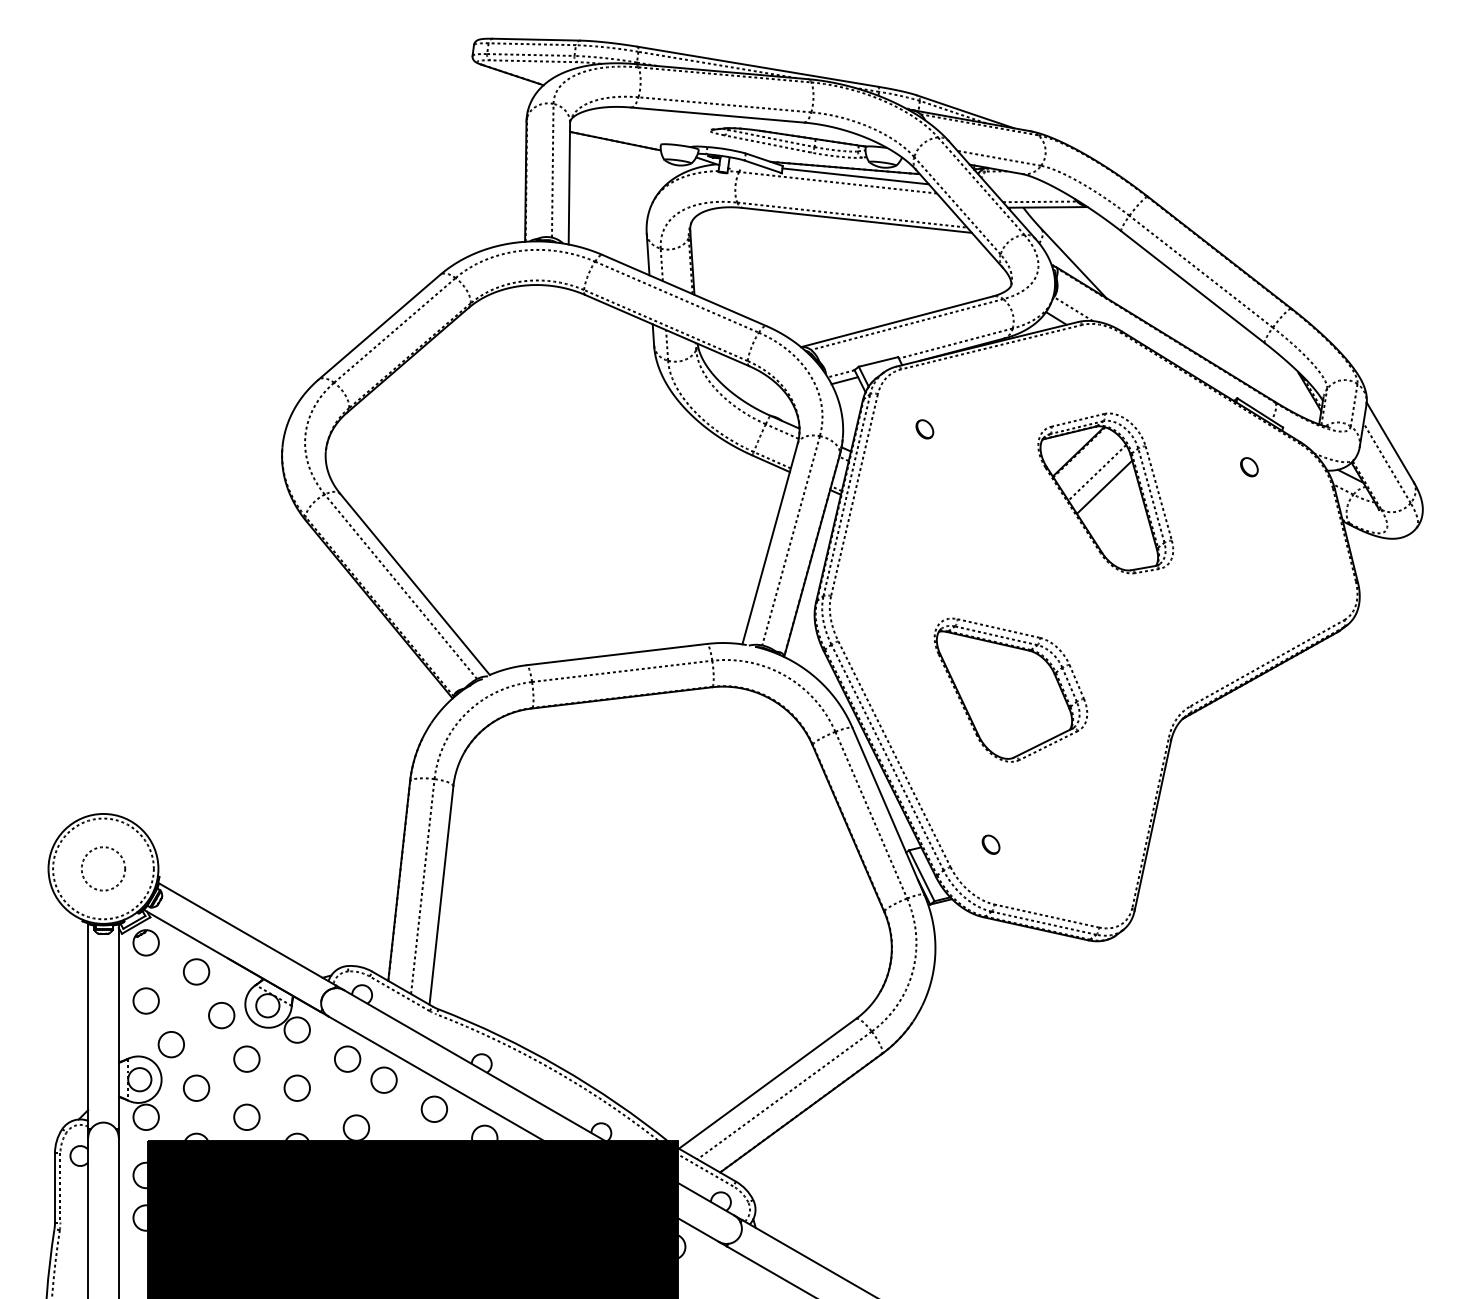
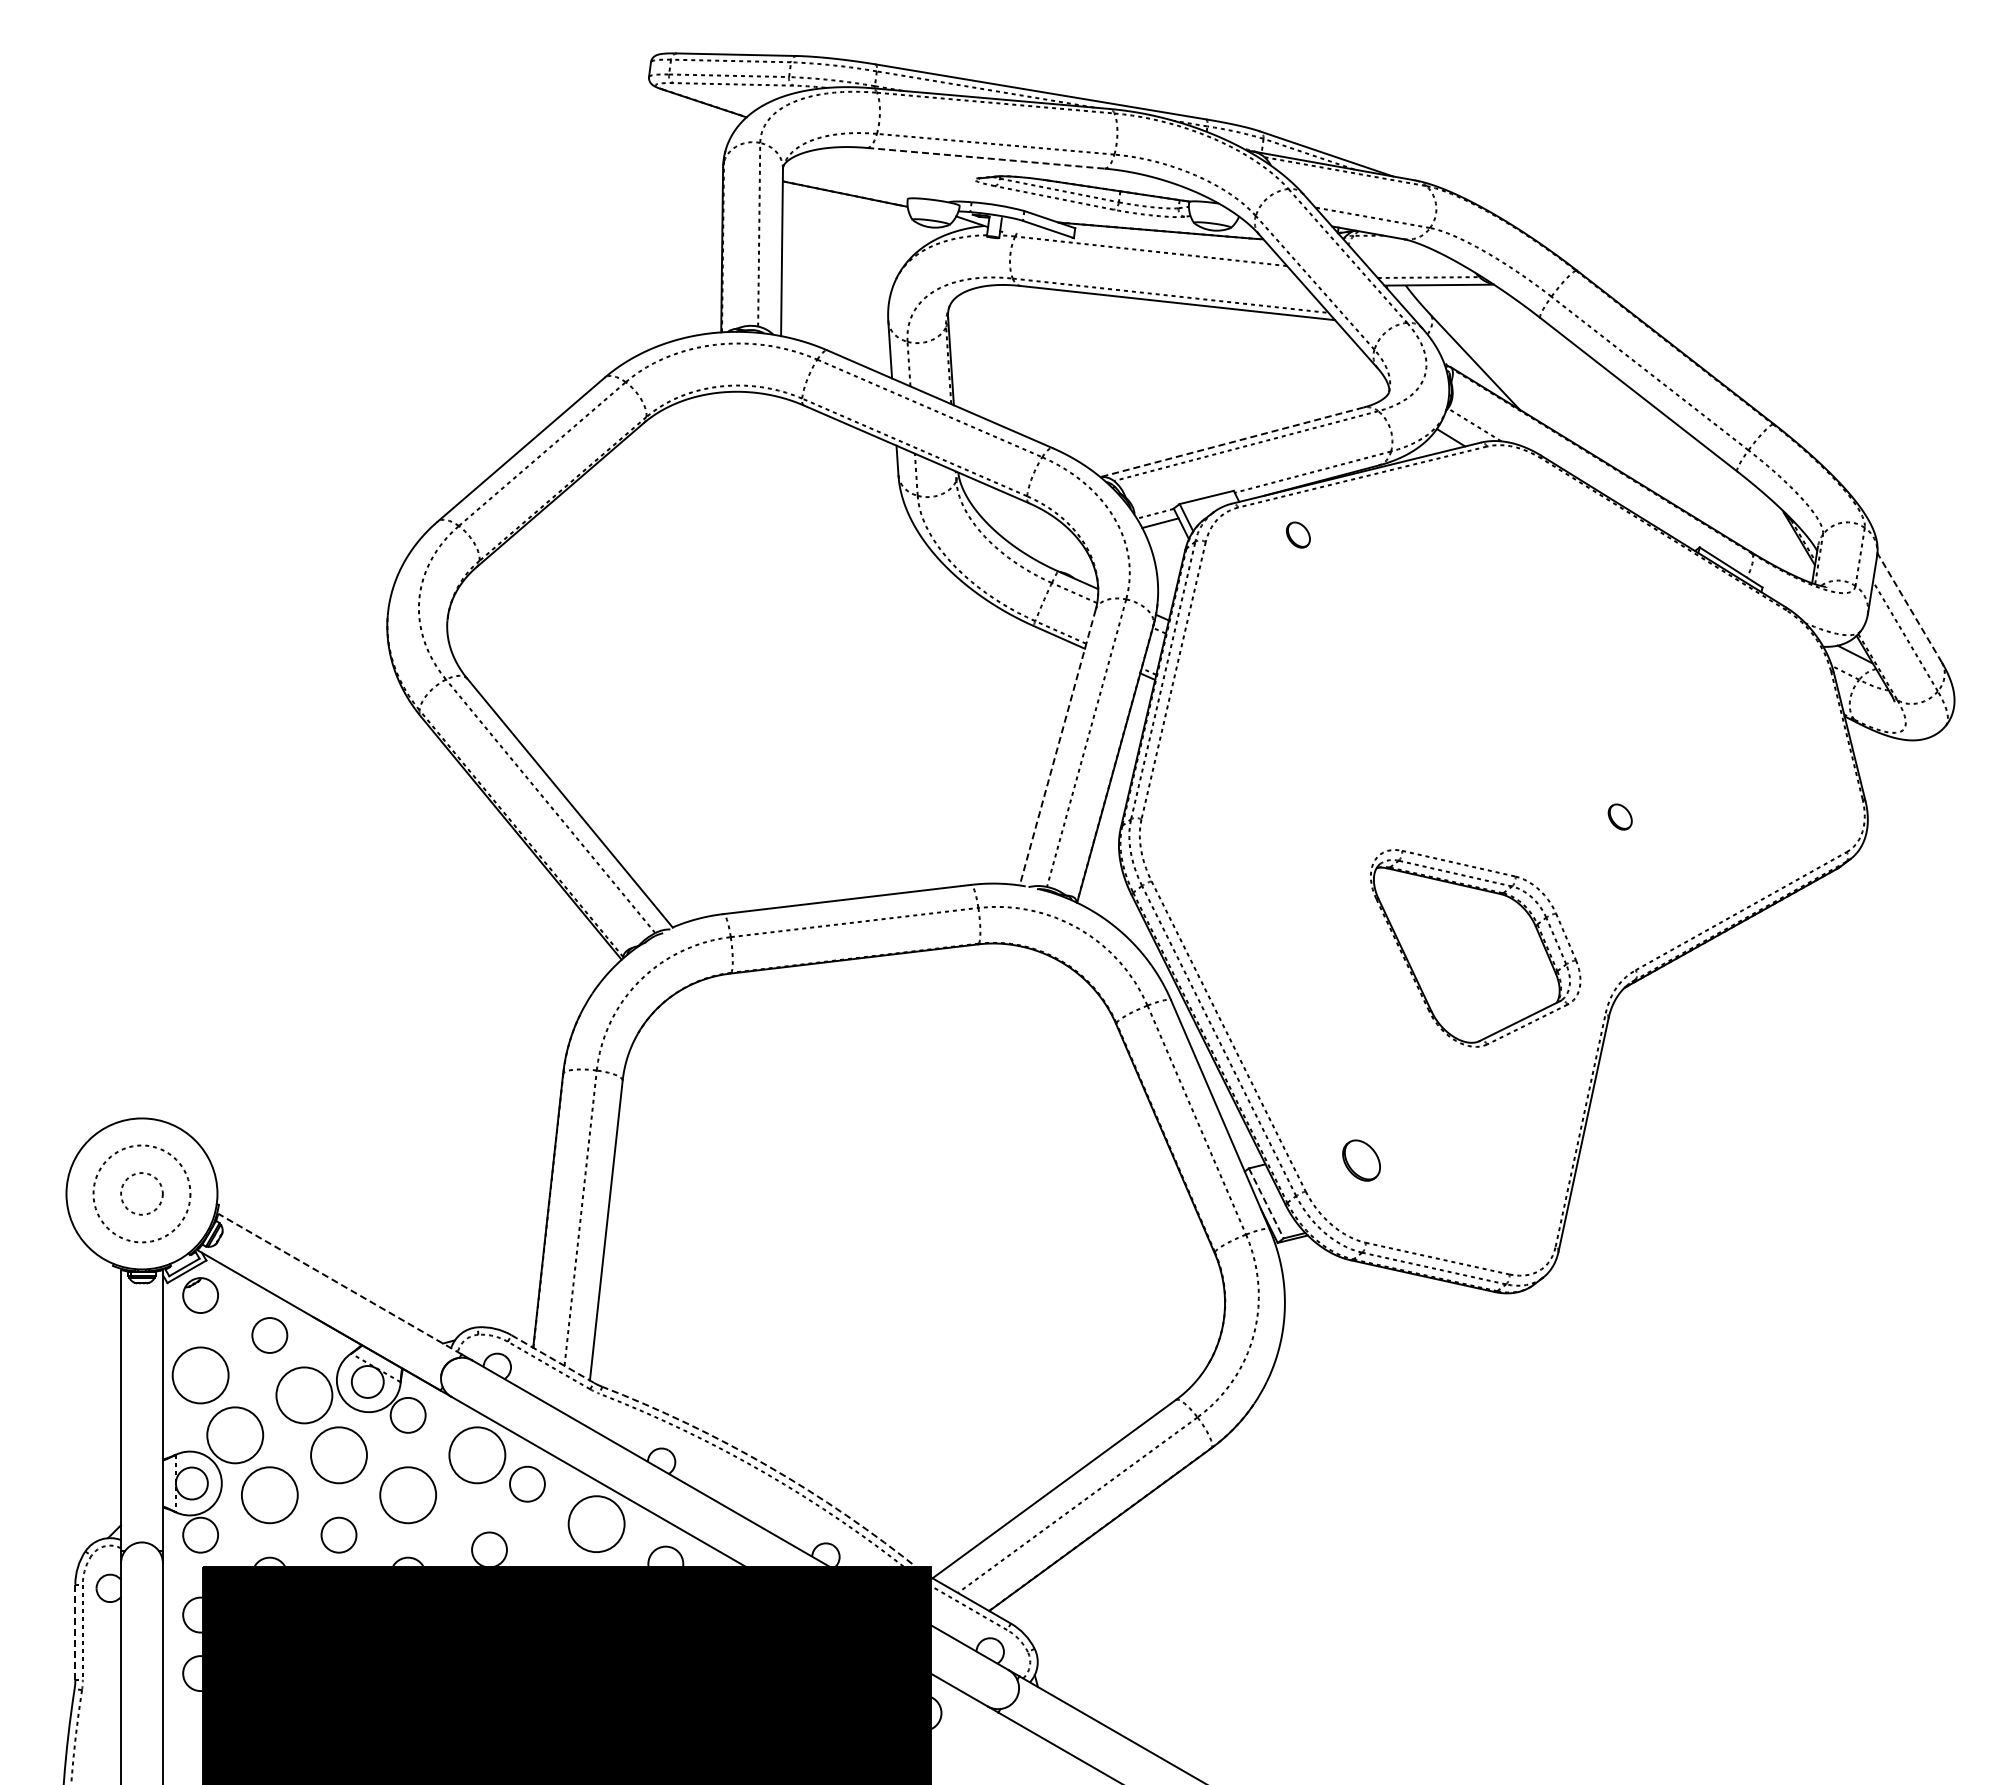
line: (718, 115) -> (986, 158), solid -> dashed
line: (855, 176) -> (1174, 242), removed
line: (896, 321) -> (1231, 442), solid -> dashed
part: (924, 428) -> (1298, 534), moved
line: (1390, 442) -> (1909, 607), solid -> dashed
part: (1248, 466) -> (1619, 816), moved
part: (1105, 493) -> (1518, 677), removed
line: (769, 543) -> (1057, 747), solid -> dashed
part: (1010, 690) -> (1475, 948), moved
part: (990, 844) -> (1360, 1160), size x1.6
circle: (103, 868) -> (141, 1193), size x0.7
circle: (103, 868) -> (141, 1193), size x0.7
line: (922, 875) -> (1266, 1203), solid -> dashed
line: (247, 934) -> (339, 1283), solid -> dashed
line: (402, 989) -> (552, 1359), solid -> dashed
circle: (146, 1000) -> (200, 1374), size x1.6
circle: (221, 1014) -> (303, 1394), size x1.6
circle: (170, 1044) -> (234, 1434), size x1.6
circle: (246, 1058) -> (338, 1454), size x1.6
circle: (346, 1058) -> (476, 1454), size x1.6
arc: (559, 1067) -> (768, 1466), solid -> dashed
circle: (196, 1087) -> (269, 1494), size x1.6
circle: (296, 1087) -> (407, 1494), size x1.6
circle: (434, 1108) -> (596, 1523), size x1.6
line: (55, 1188) -> (75, 1632), solid -> dashed

